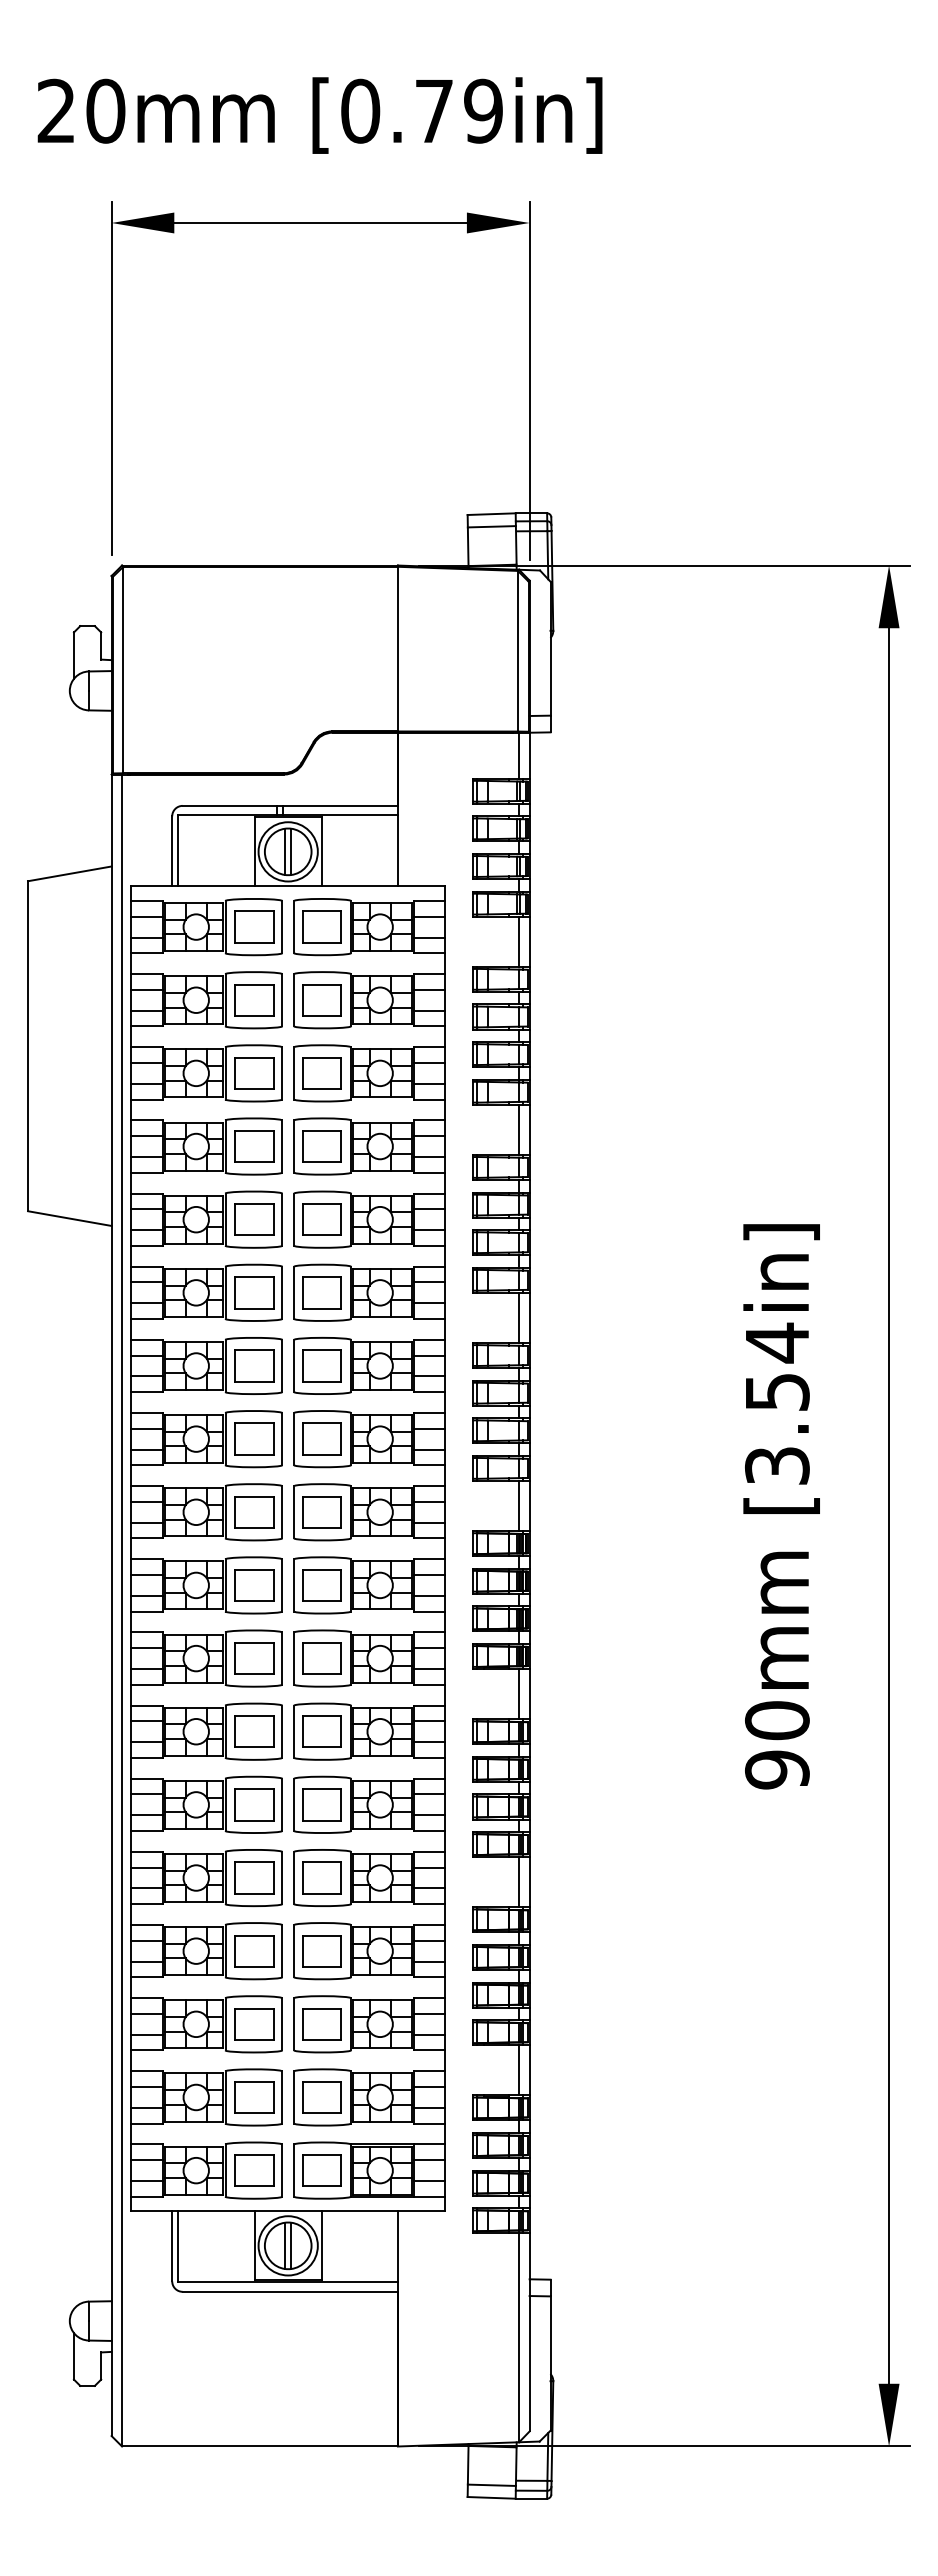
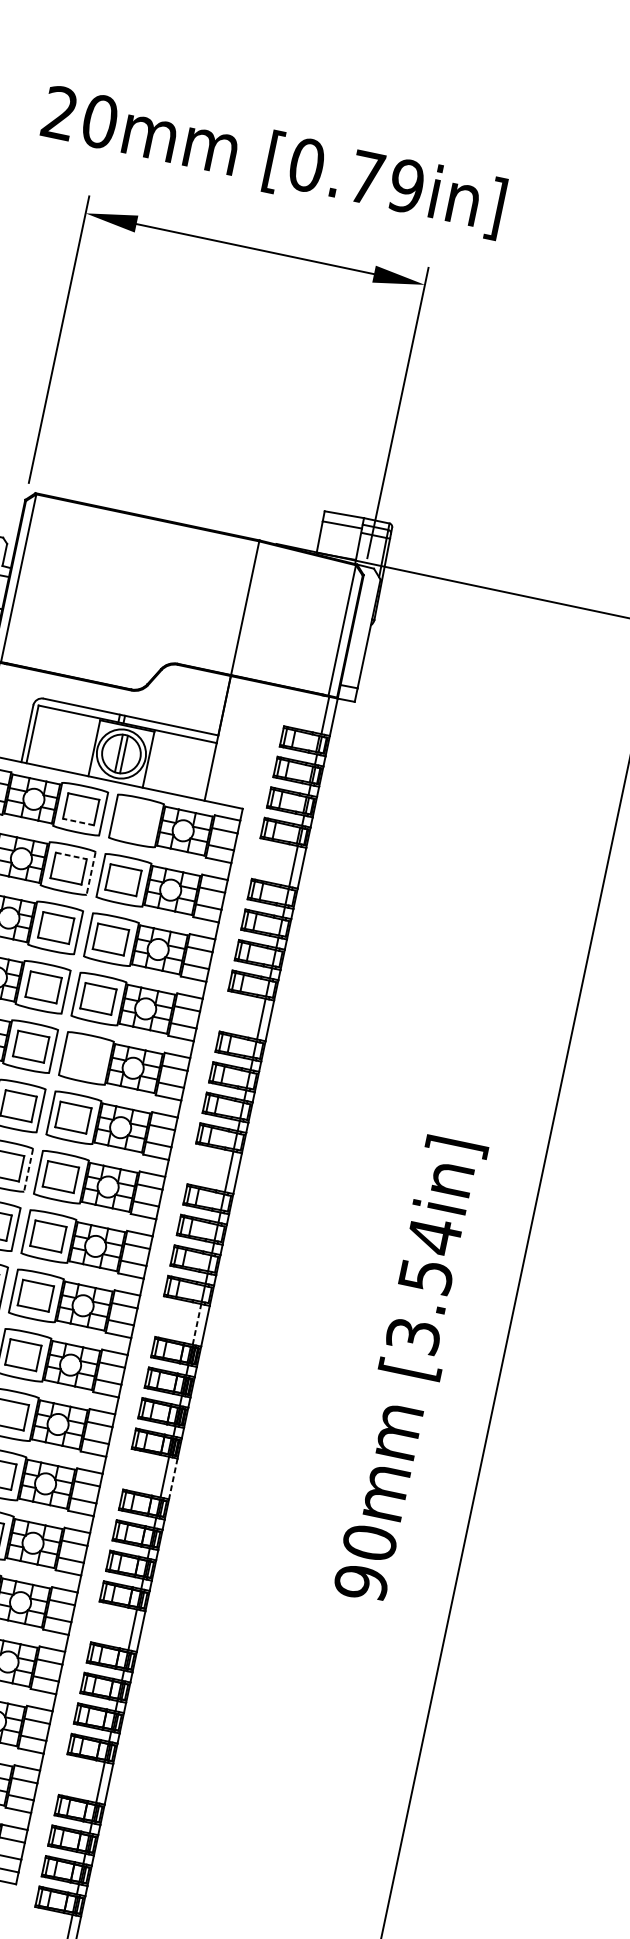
part: (321, 926) -> (135, 820), removed
line: (253, 942) -> (77, 821), solid -> dashed
line: (254, 984) -> (71, 855), solid -> dashed
line: (282, 1000) -> (91, 873), solid -> dashed
part: (321, 1219) -> (85, 1058), removed
line: (282, 1366) -> (28, 1170), solid -> dashed
line: (519, 1505) -> (197, 1324), solid -> dashed
line: (529, 1694) -> (173, 1479), solid -> dashed

